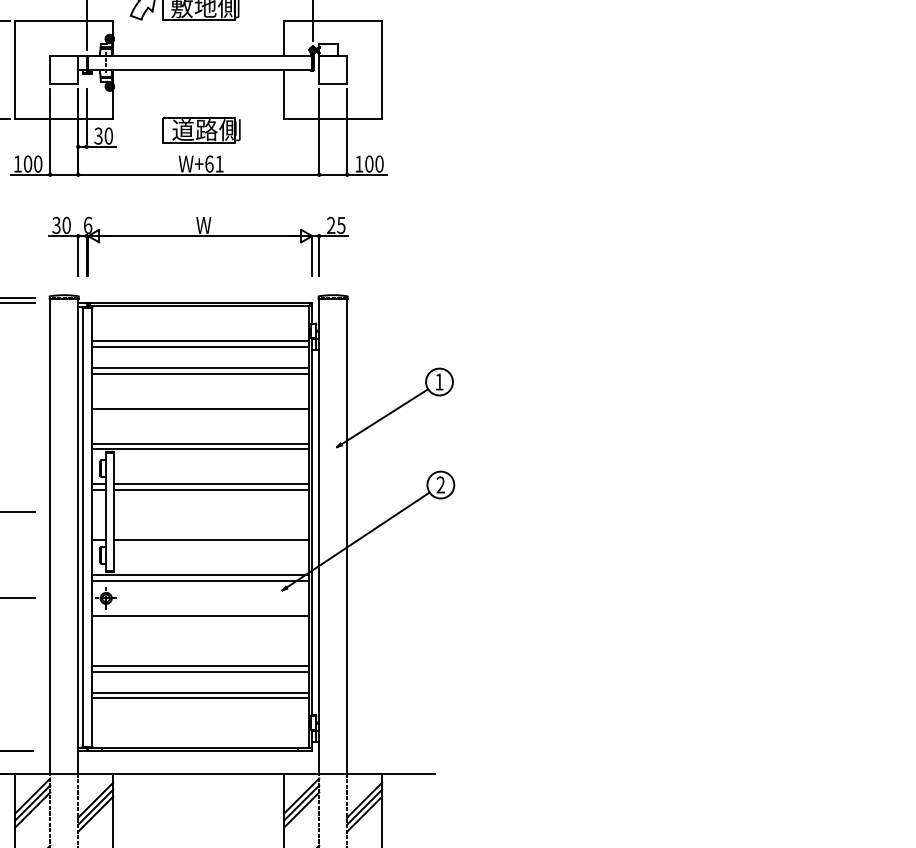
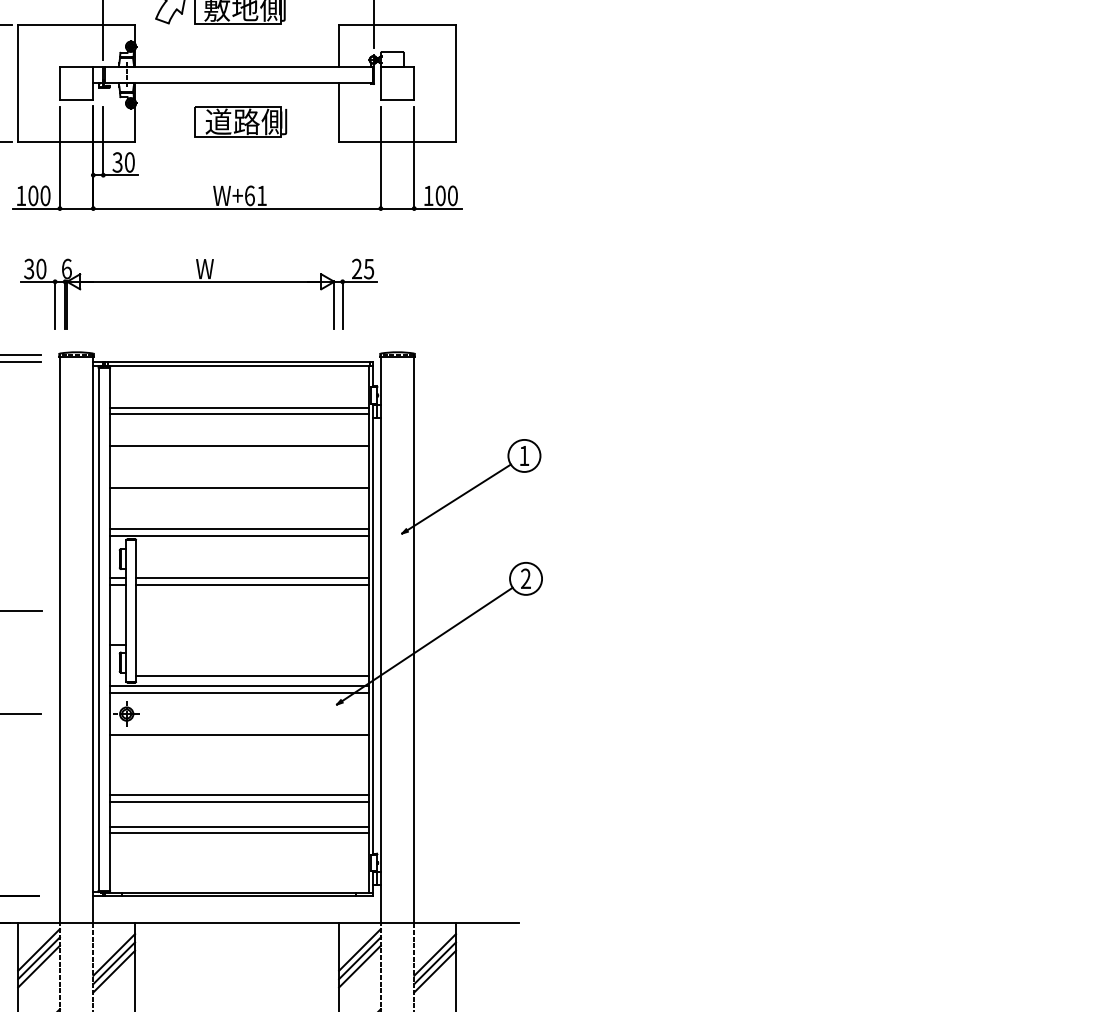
part: (201, 130) -> (240, 122), moved
part: (198, 236) -> (198, 282), moved
line: (200, 368) -> (239, 439), removed
line: (211, 540) -> (252, 676), moved

